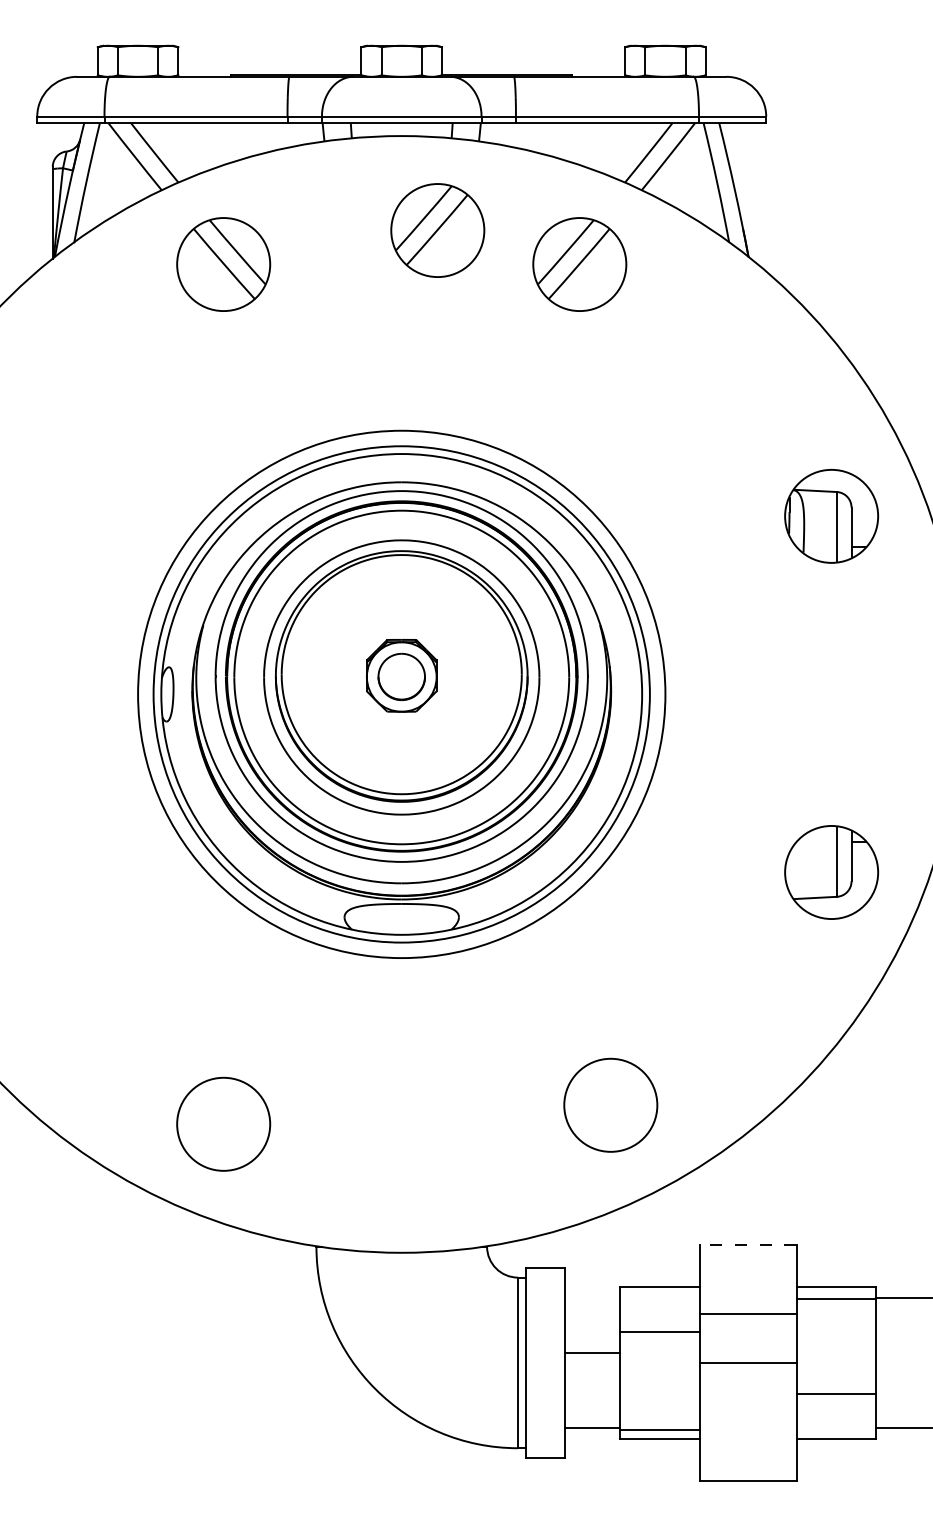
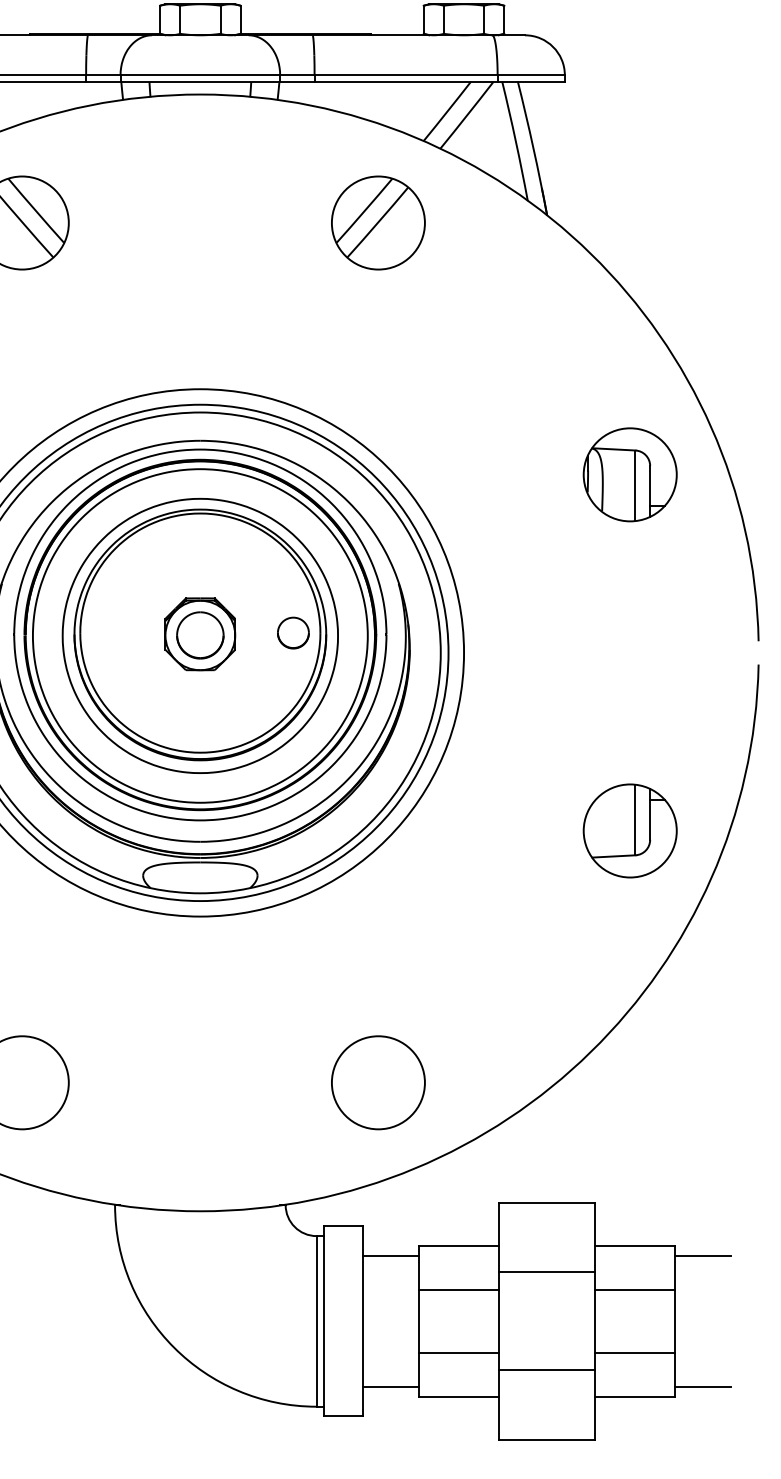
part: (437, 230) -> (236, 188), removed
part: (494, 674) -> (293, 632), added
circle: (610, 1104) -> (378, 1081), moved
line: (747, 1244) -> (546, 1202), dashed -> solid
line: (836, 1298) -> (635, 1289), moved
line: (592, 1352) -> (391, 1255), moved
line: (747, 1362) -> (546, 1369), moved
line: (659, 1430) -> (458, 1352), moved

